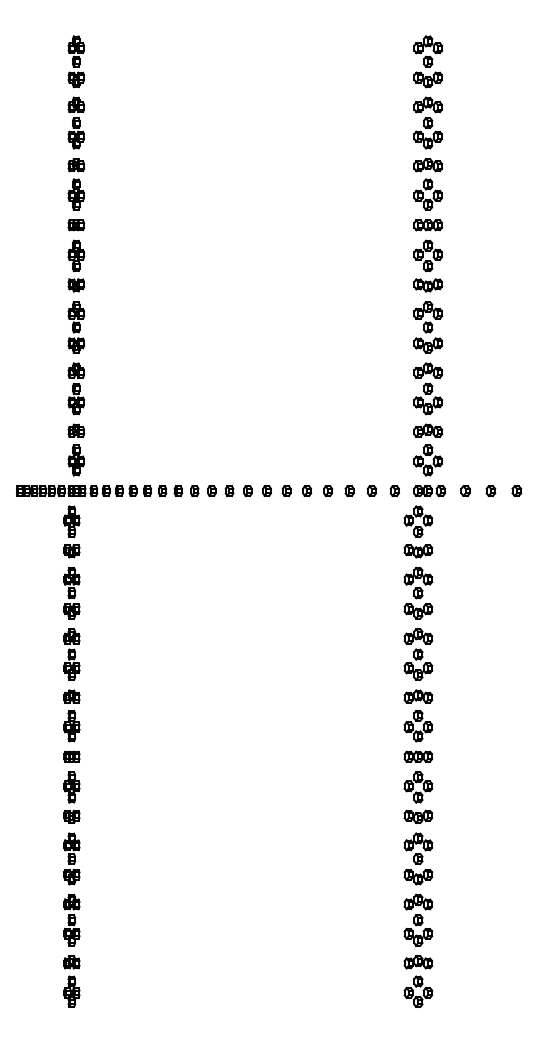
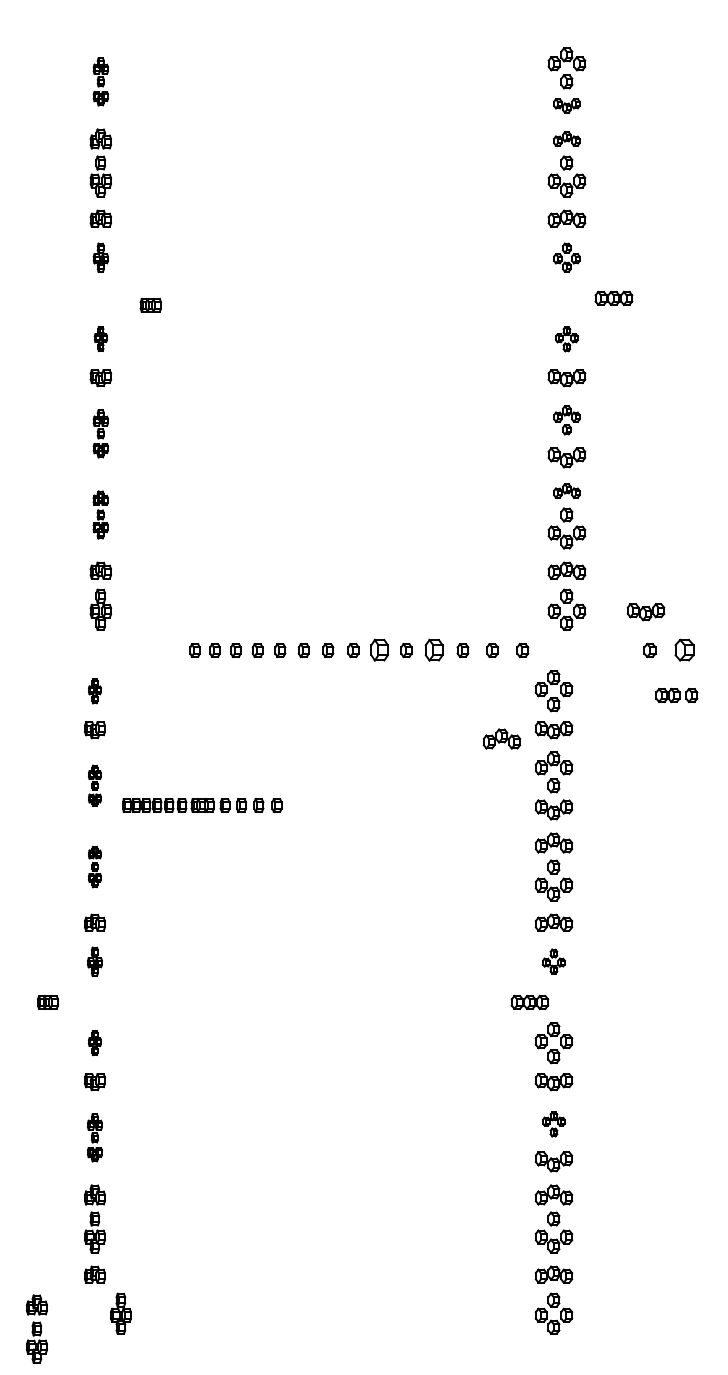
part: (76, 61) -> (100, 81), size x0.7
part: (427, 79) -> (566, 105), size x0.7
part: (427, 104) -> (566, 138), size x0.7
part: (76, 194) -> (100, 257), size x0.7
part: (427, 194) -> (566, 257), size x0.7
part: (427, 224) -> (613, 297), moved
part: (76, 225) -> (150, 305), moved
part: (76, 255) -> (100, 338), size x0.6
part: (427, 256) -> (566, 339), size x0.6
part: (427, 317) -> (566, 420), size x0.7
part: (76, 327) -> (100, 433), size x0.7
part: (427, 370) -> (566, 490), size x0.7
part: (76, 388) -> (100, 514), size x0.7
part: (487, 462) -> (645, 612), added
part: (76, 491) -> (202, 805), moved
part: (286, 491) -> (379, 650), size x1.6
part: (328, 491) -> (434, 650), size x1.6
part: (429, 491) -> (676, 695), moved
part: (465, 491) -> (616, 650), removed
part: (516, 491) -> (683, 650), size x1.6
part: (71, 522) -> (94, 691), size x0.6
part: (378, 557) -> (501, 738), added
part: (71, 592) -> (94, 785), size x0.6
part: (71, 654) -> (94, 866), size x0.6
part: (71, 725) -> (94, 961), size x0.7
part: (418, 725) -> (553, 961), size x0.6
part: (71, 756) -> (47, 1002), moved
part: (418, 756) -> (529, 1001), moved
part: (71, 786) -> (94, 1042), size x0.6
part: (418, 848) -> (553, 1124), size x0.6
part: (71, 858) -> (94, 1137), size x0.7
part: (71, 991) -> (120, 1313), moved
part: (27, 1002) -> (36, 1328), added

